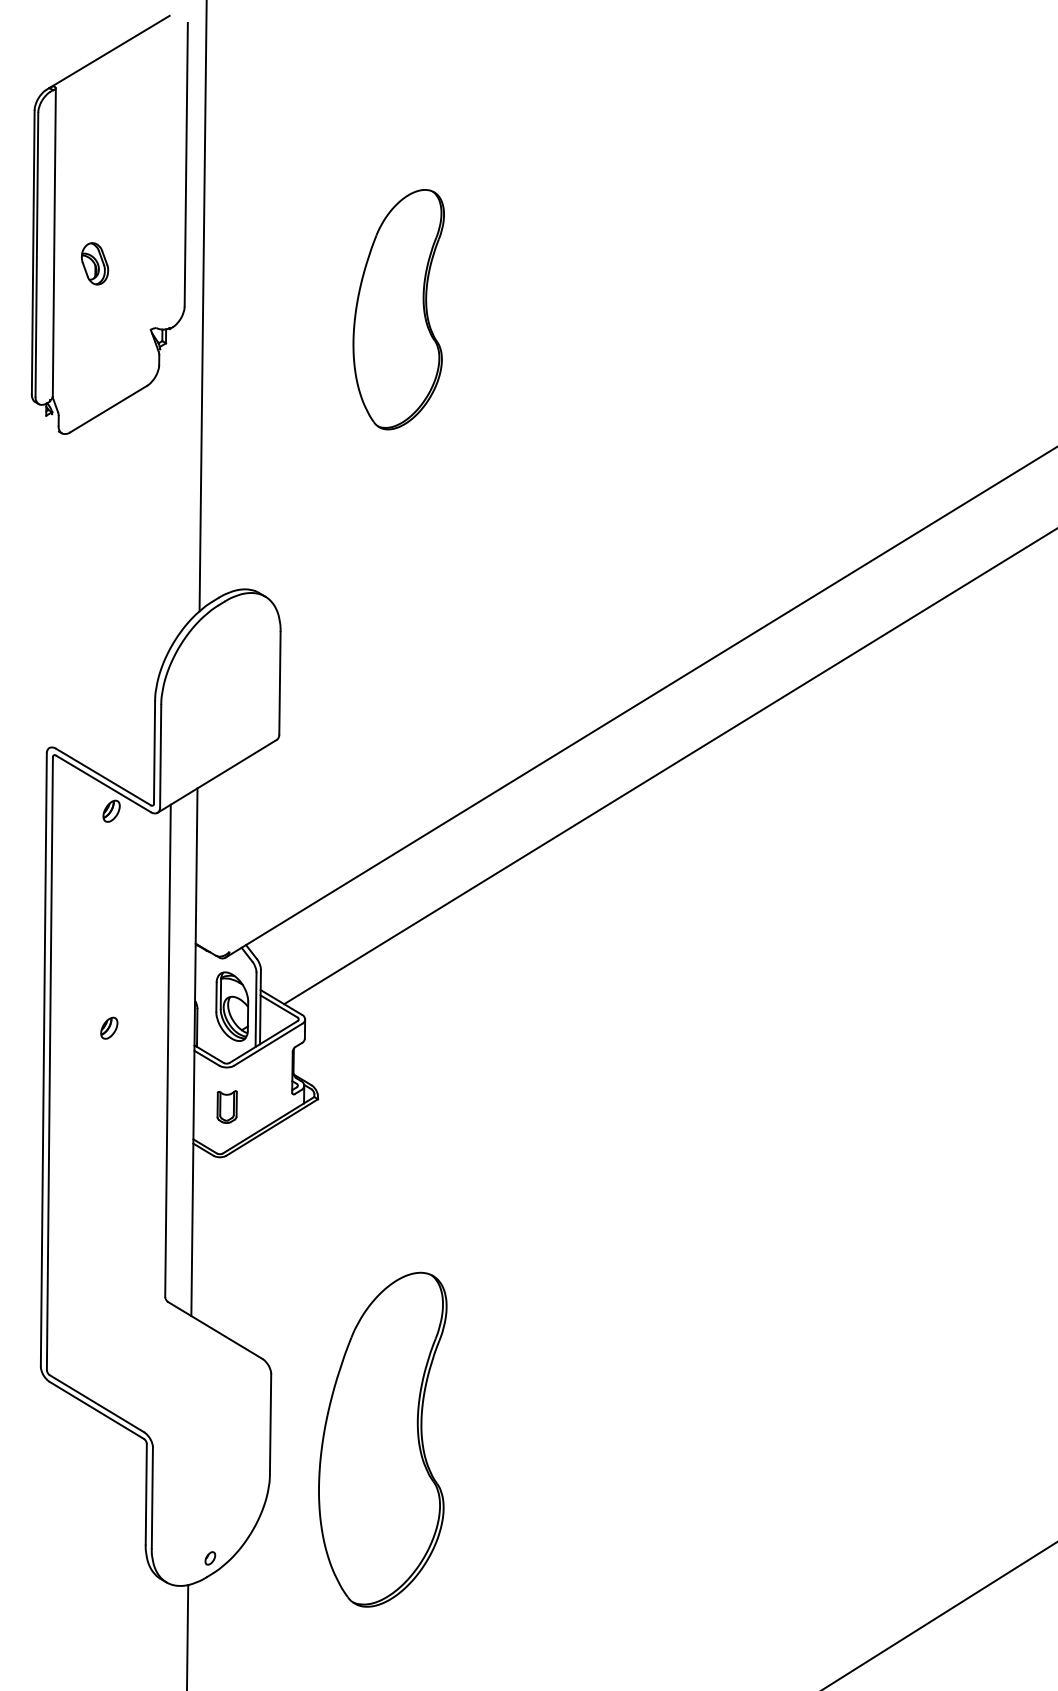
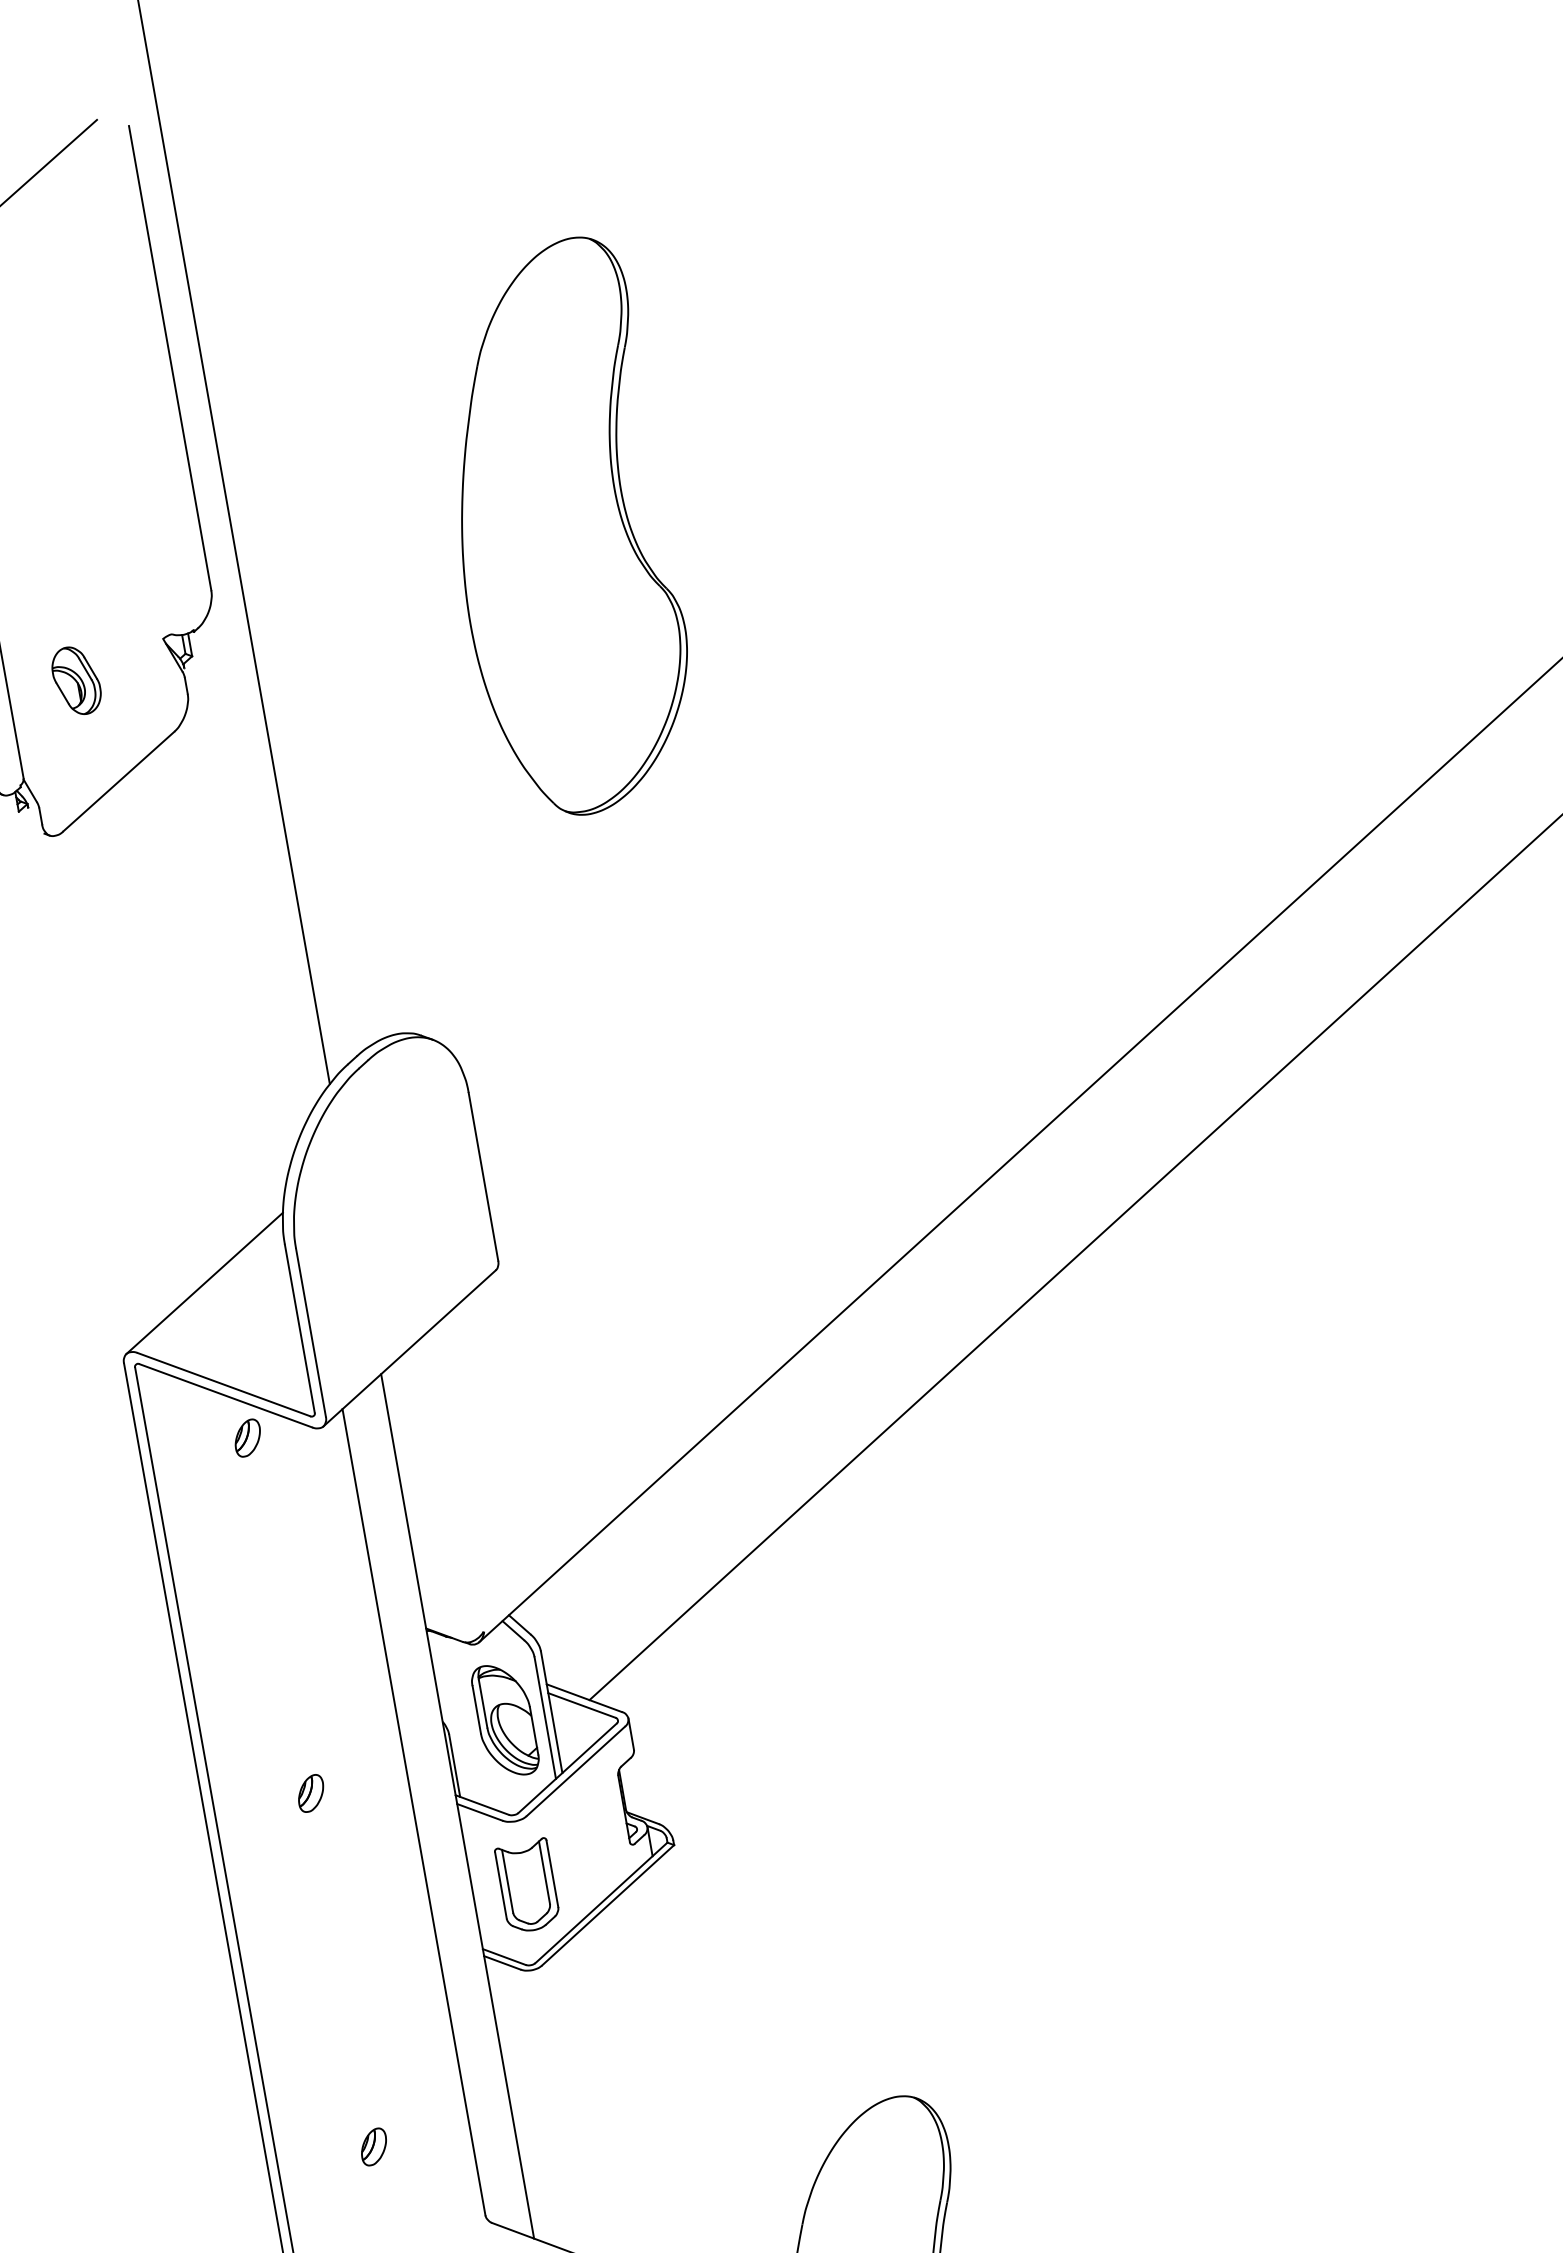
part: (95, 263) -> (77, 680), moved
part: (398, 309) -> (561, 529), size x1.43
line: (103, 715) -> (204, 1284), added
part: (227, 1106) -> (528, 1884), size x1.67
part: (107, 1243) -> (374, 2145), added

